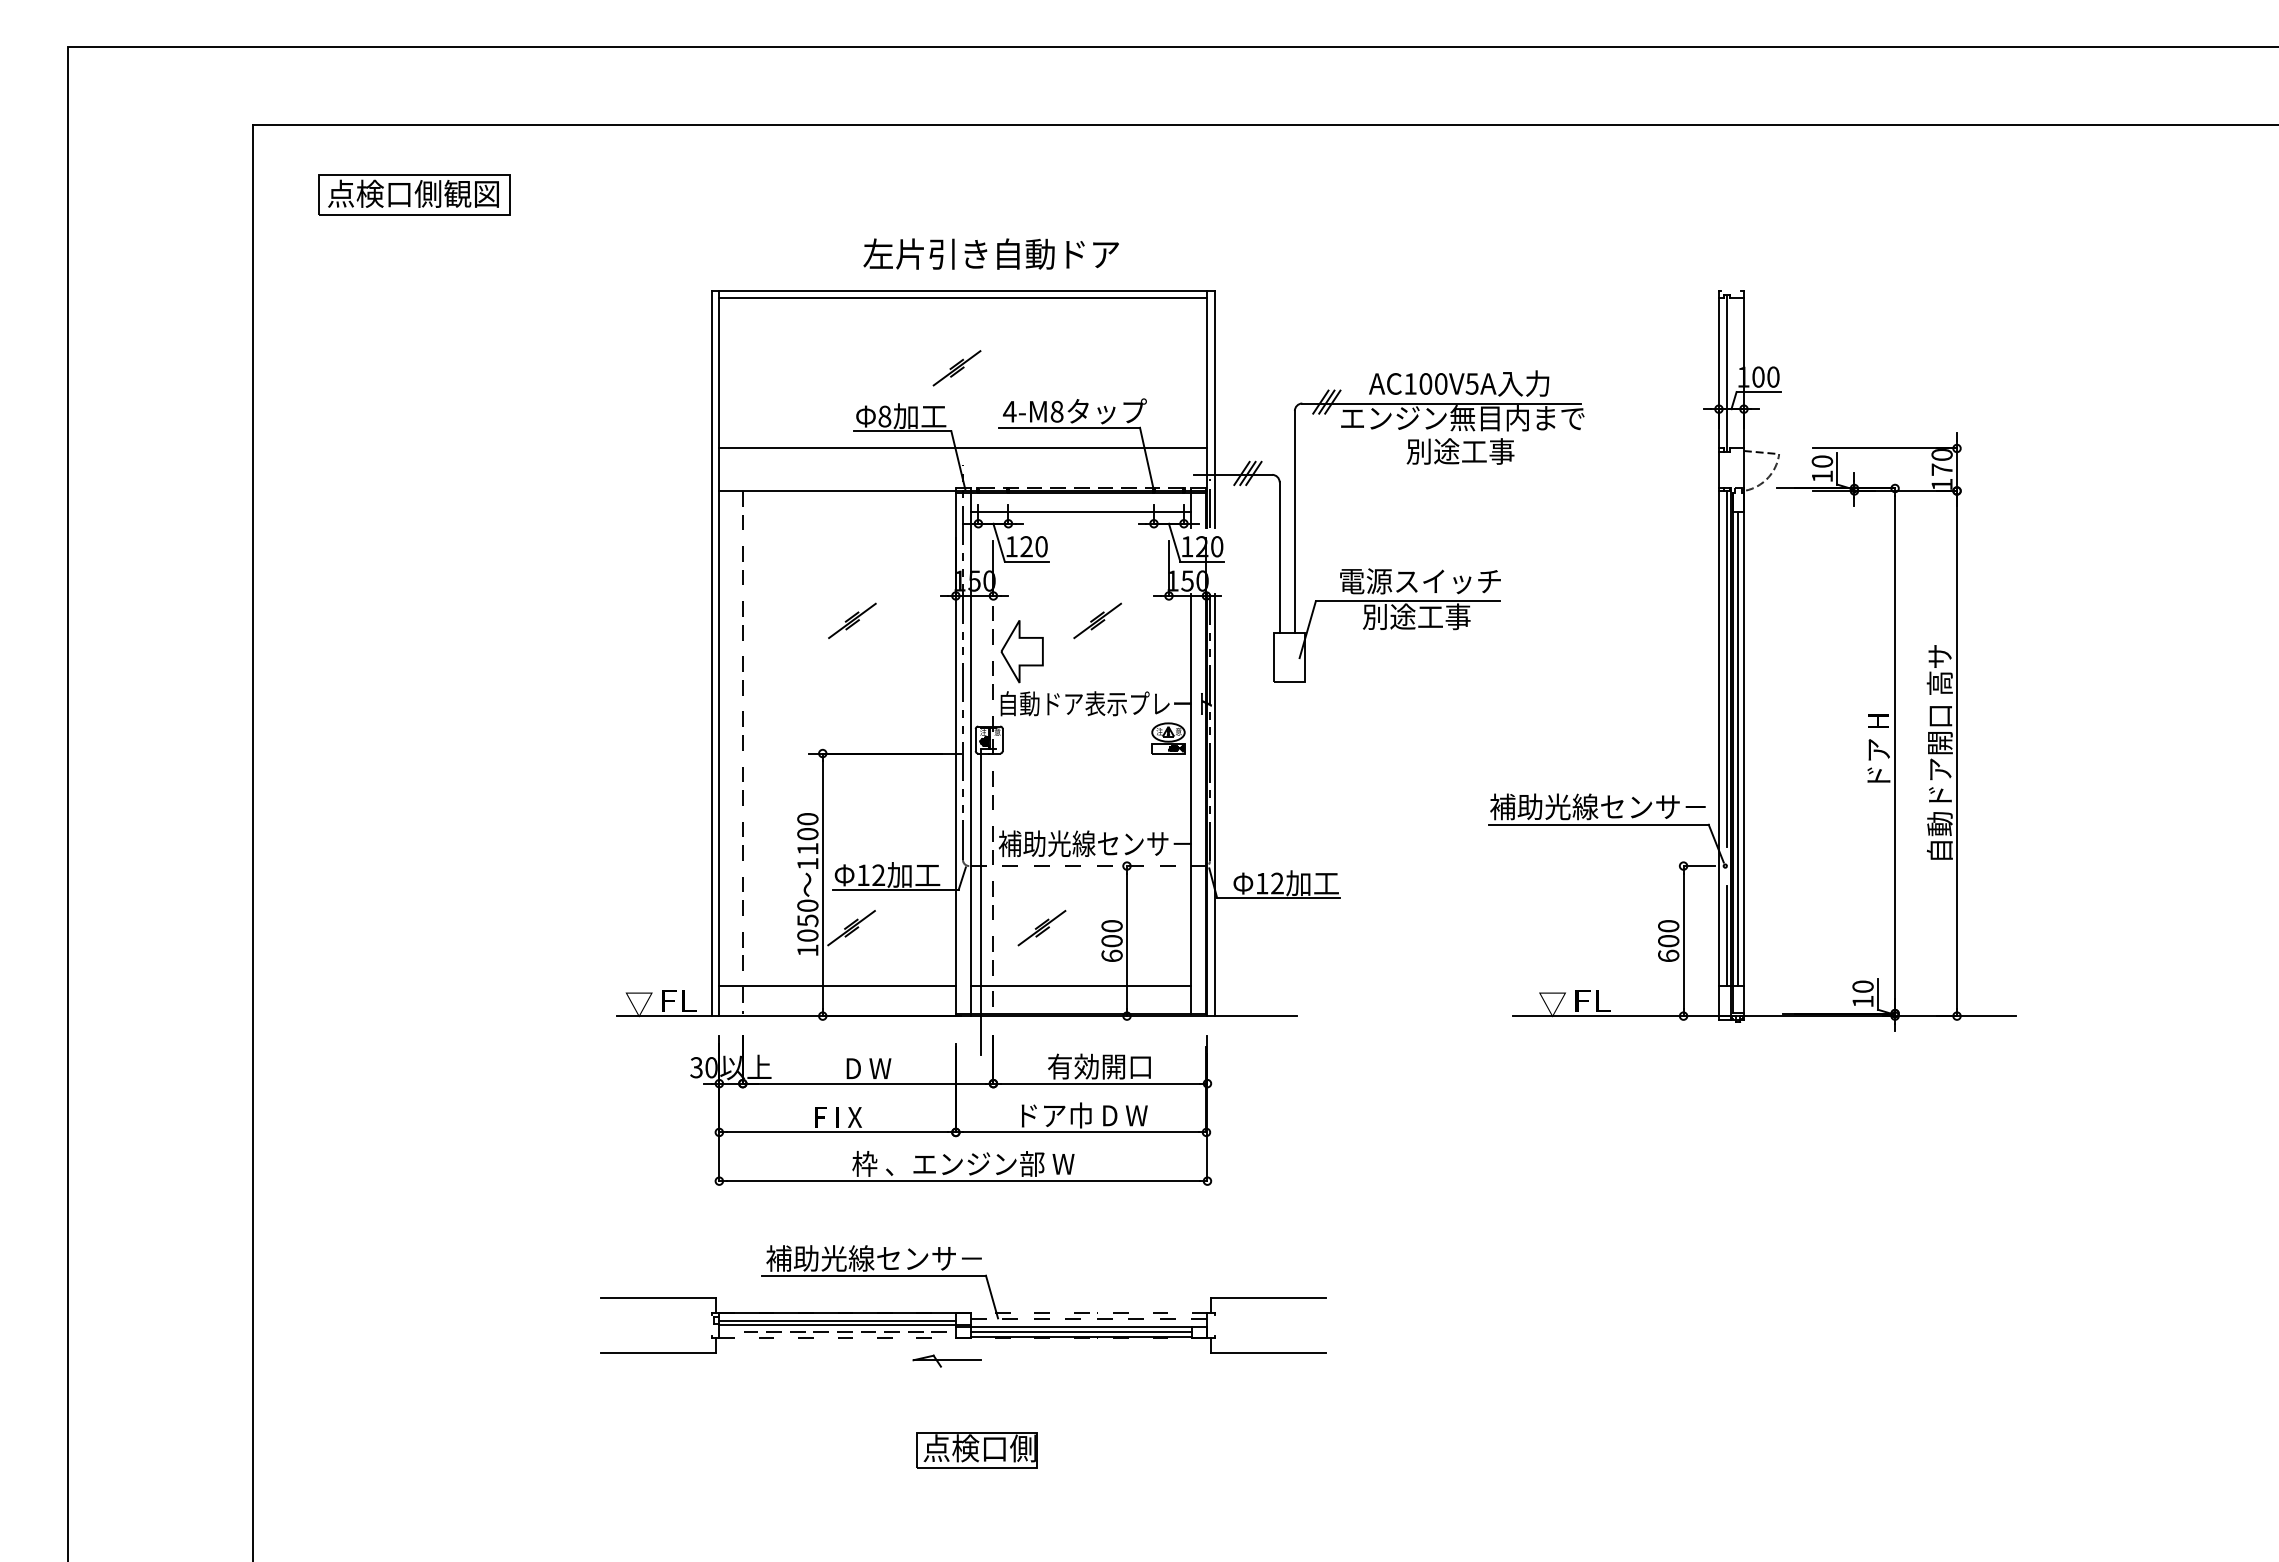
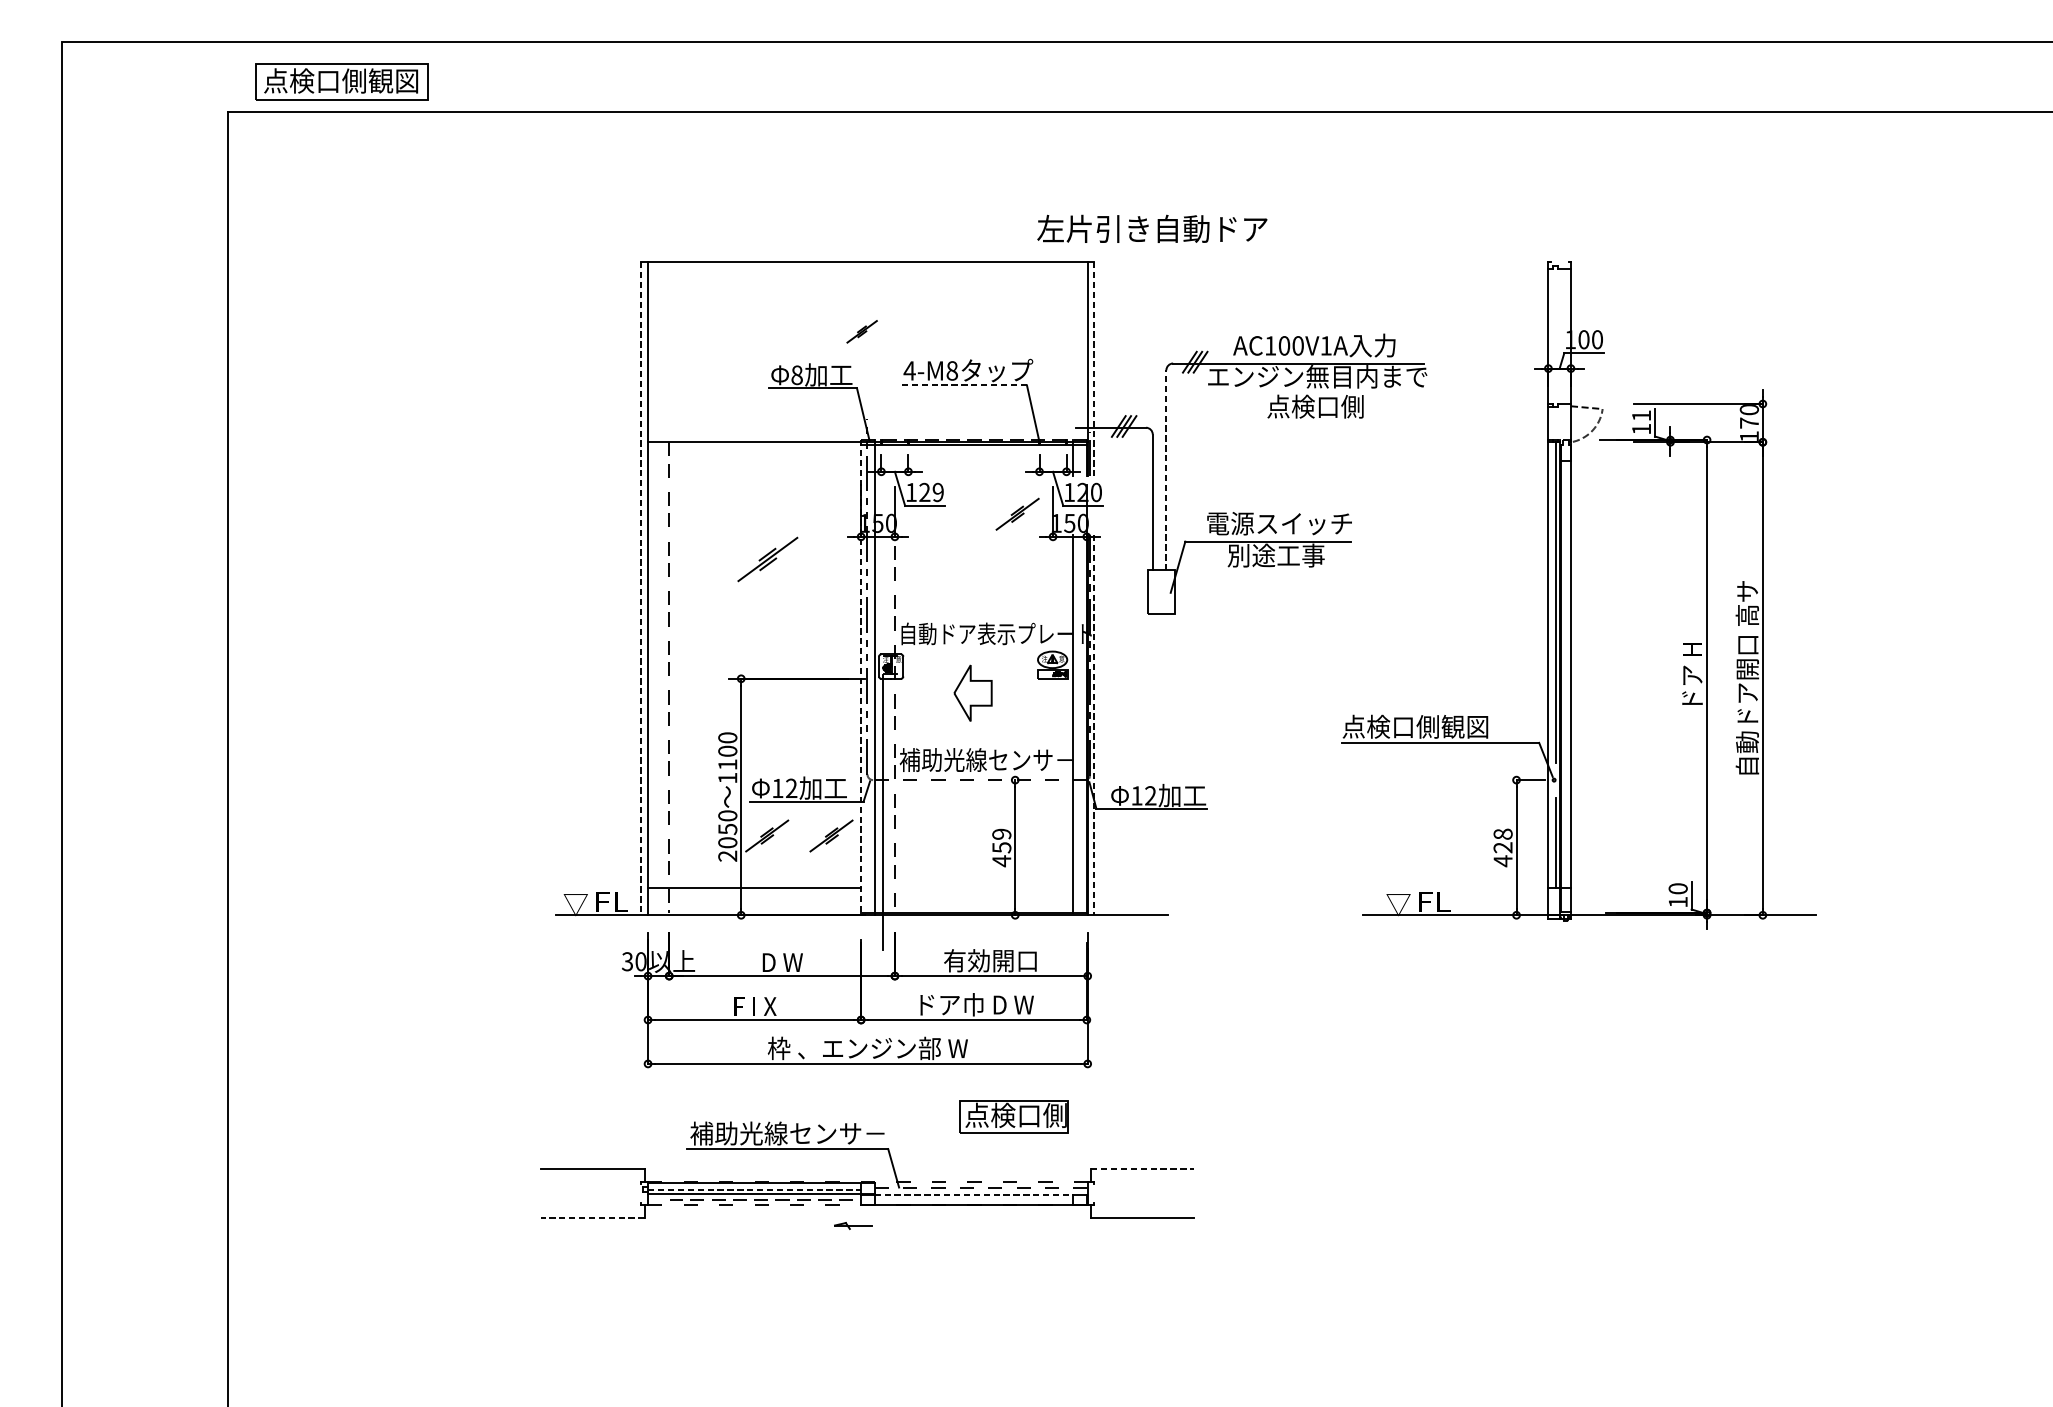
part: (414, 194) -> (341, 81), moved
text: (990, 253) -> (1151, 228), moved
line: (963, 298) -> (867, 268), removed
part: (956, 368) -> (861, 331), size x0.7
line: (1727, 373) -> (1556, 336), removed
text: (1471, 383) -> (1325, 345), AC100V5A -> AC100V1A
line: (1214, 409) -> (1094, 368), solid -> dashed
line: (1069, 427) -> (963, 385), solid -> dashed
line: (963, 448) -> (867, 404), removed
text: (1460, 451) -> (1315, 406), 別途工事 -> 点検口側
text: (1822, 461) -> (1641, 415), 10 -> 11
line: (1080, 511) -> (973, 460), removed
line: (1294, 521) -> (1166, 469), solid -> dashed
text: (1041, 546) -> (938, 492), 120 -> 129
part: (852, 620) -> (767, 558), size x1.4
part: (1097, 620) -> (1017, 513), moved
part: (1021, 651) -> (972, 693), moved
line: (711, 653) -> (641, 588), solid -> dashed
line: (1738, 748) -> (1566, 674), removed
line: (955, 752) -> (860, 677), solid -> dashed
line: (1214, 805) -> (1094, 725), solid -> dashed
text: (1597, 806) -> (1439, 726), 補助光線センサ－ -> 点検口側観図
part: (1041, 928) -> (831, 836), moved
text: (1111, 941) -> (1001, 848), 600 -> 459
text: (1668, 941) -> (1502, 848), 600 -> 428
text: (807, 950) -> (727, 856), 1050 -> 2050
line: (1080, 986) -> (973, 888), removed
line: (1269, 1297) -> (1143, 1168), solid -> dashed
line: (838, 1320) -> (755, 1189), solid -> dashed
line: (1081, 1326) -> (974, 1194), solid -> dashed
line: (1080, 1332) -> (973, 1200), removed
line: (657, 1352) -> (592, 1218), solid -> dashed
part: (946, 1360) -> (852, 1225), size x0.6
part: (976, 1450) -> (1012, 1117), moved

